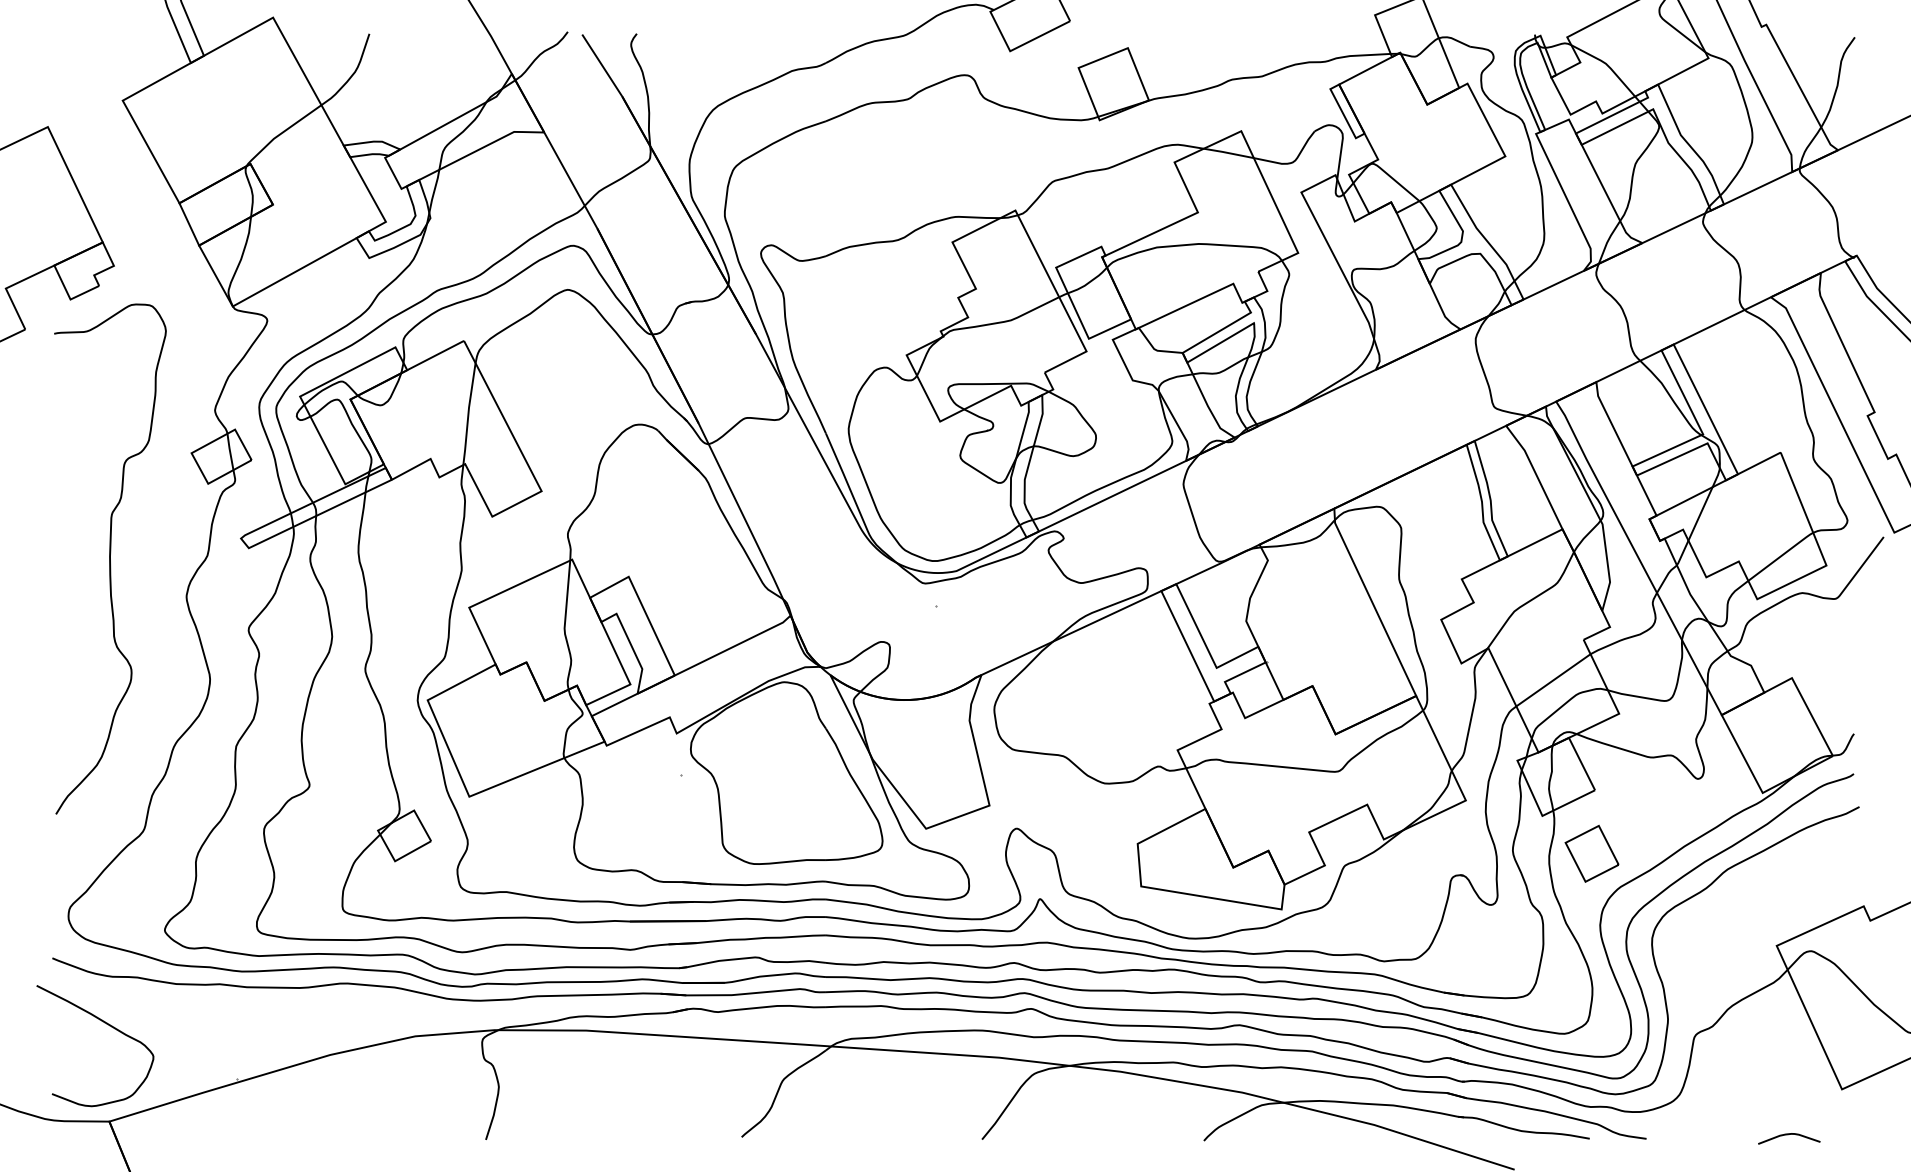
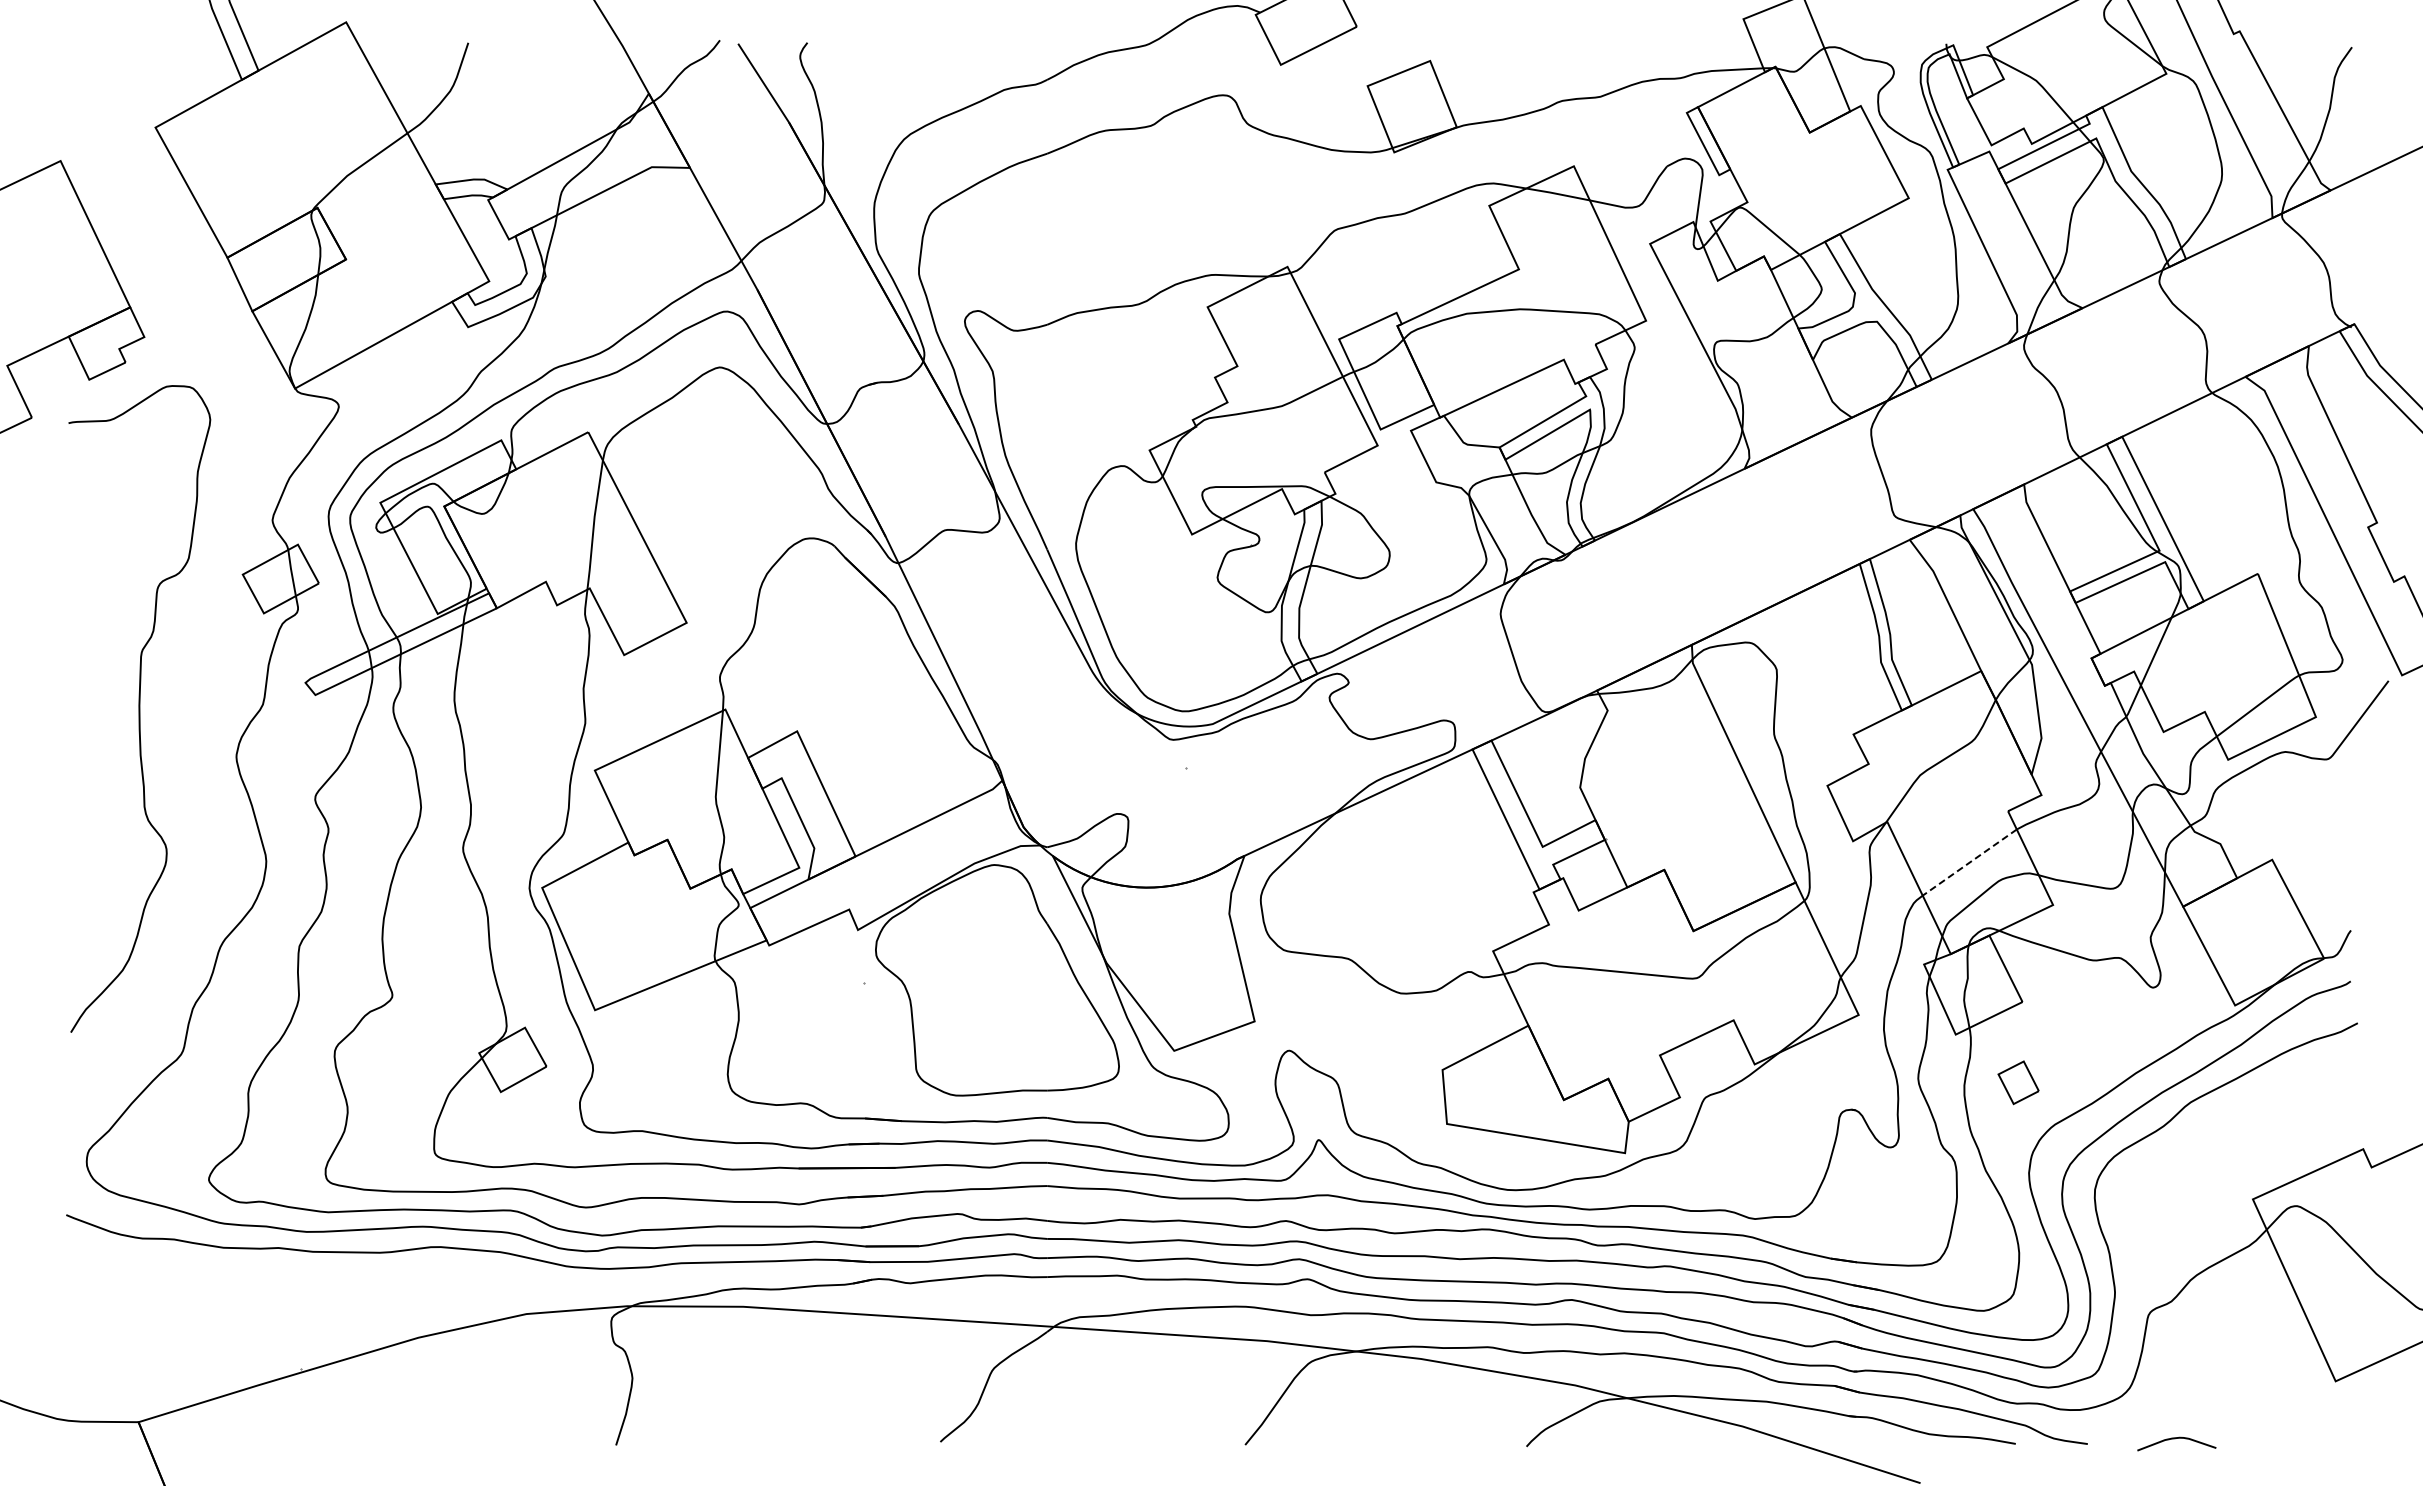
line: (1553, 680) -> (1969, 862), solid -> dashed
part: (1591, 853) -> (2018, 1082), size x0.6
curve: (108, 1025) -> (137, 1300), removed
curve: (1788, 1135) -> (2175, 1439), moved

